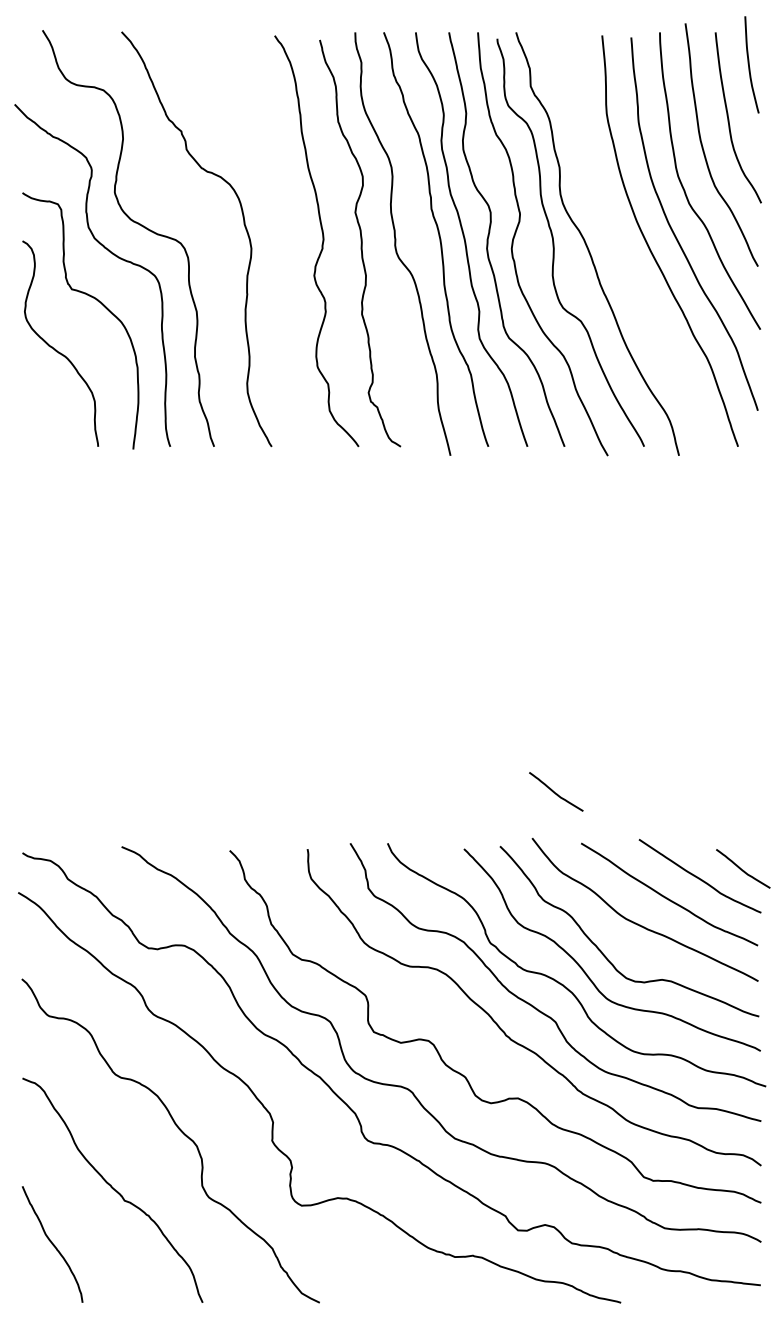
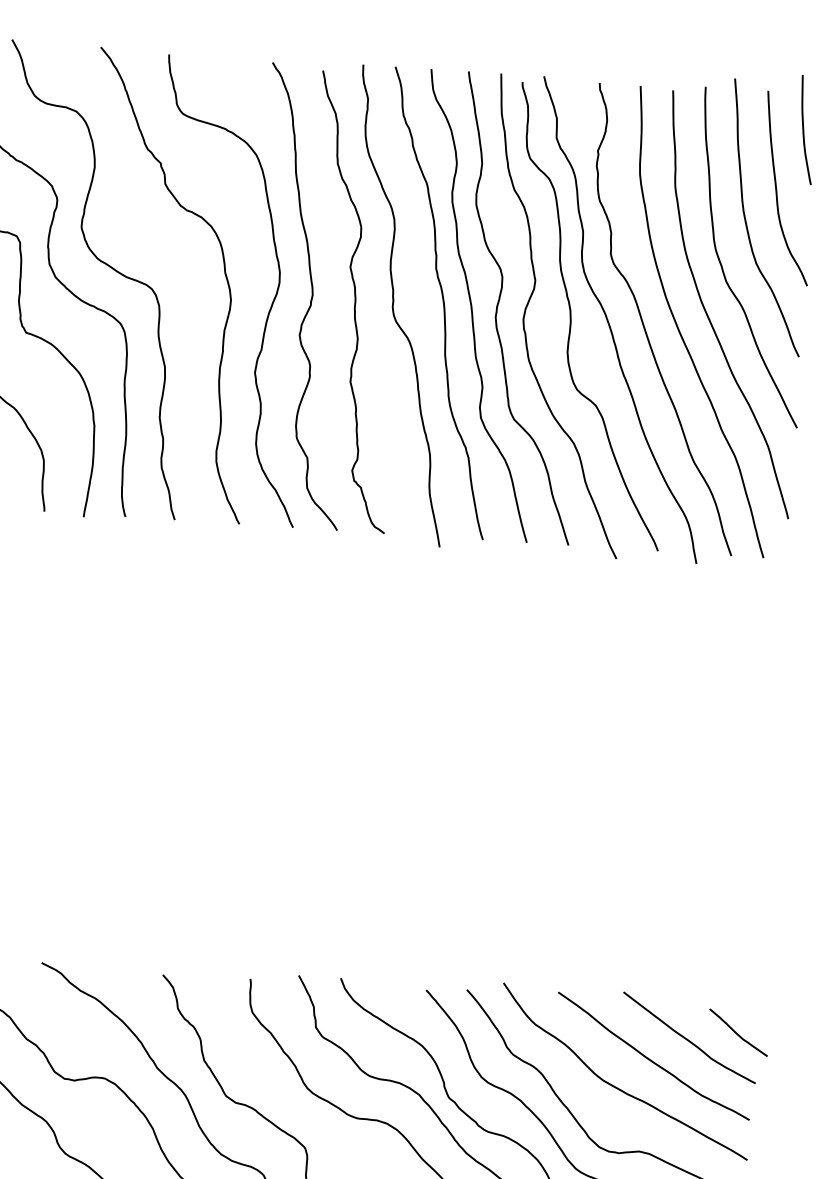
curve: (619, 246) -> (644, 324), added
curve: (287, 248) -> (271, 302), added
curve: (555, 792) -> (533, 933), removed

